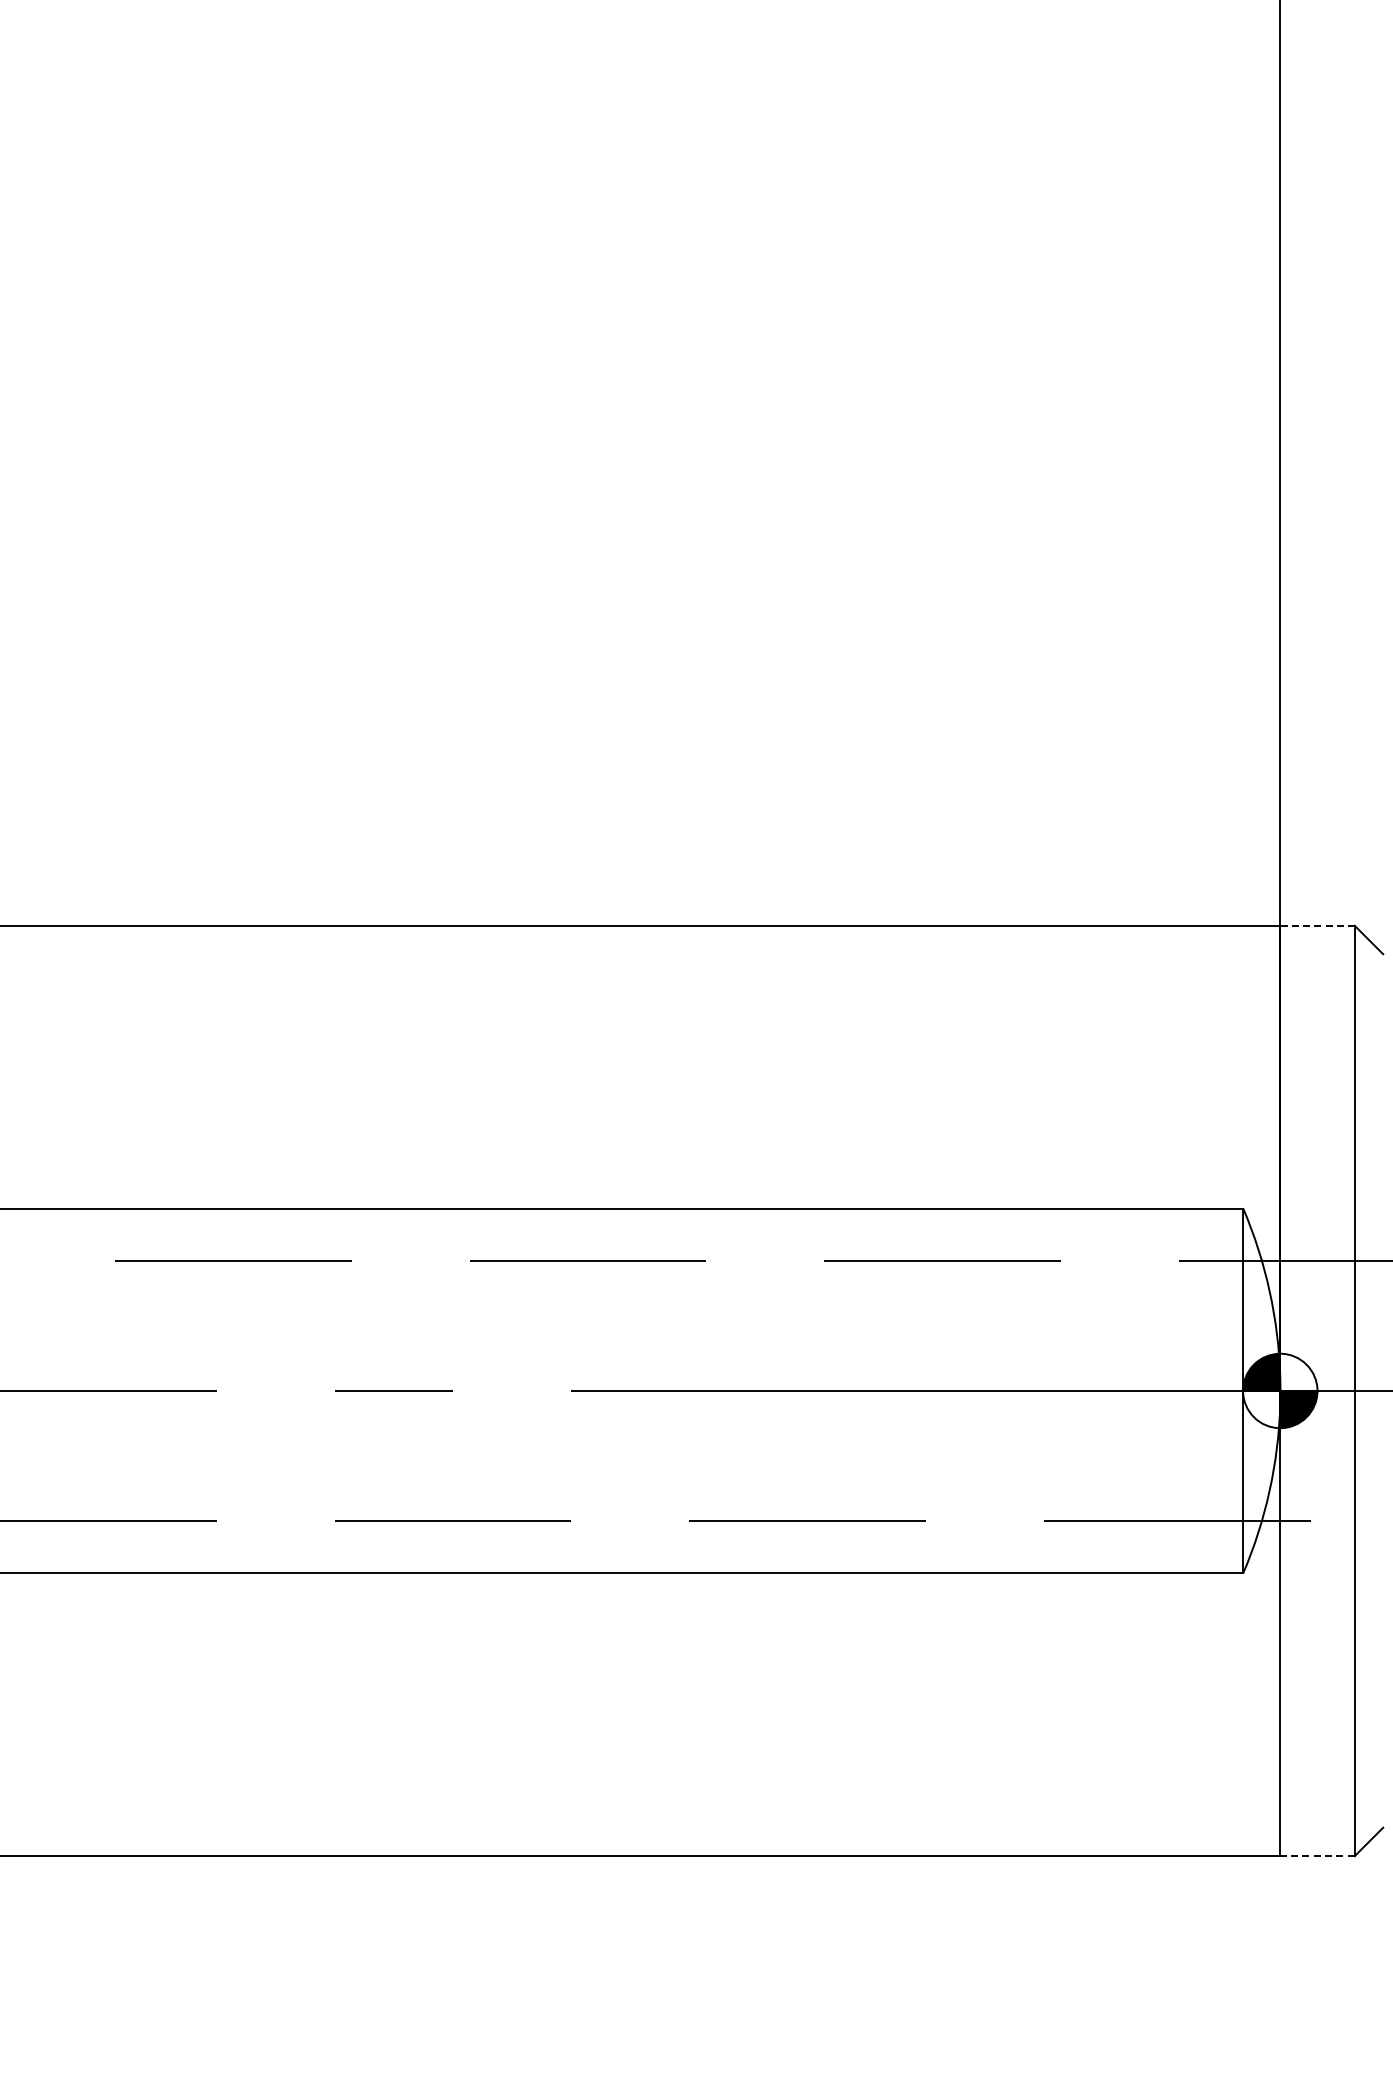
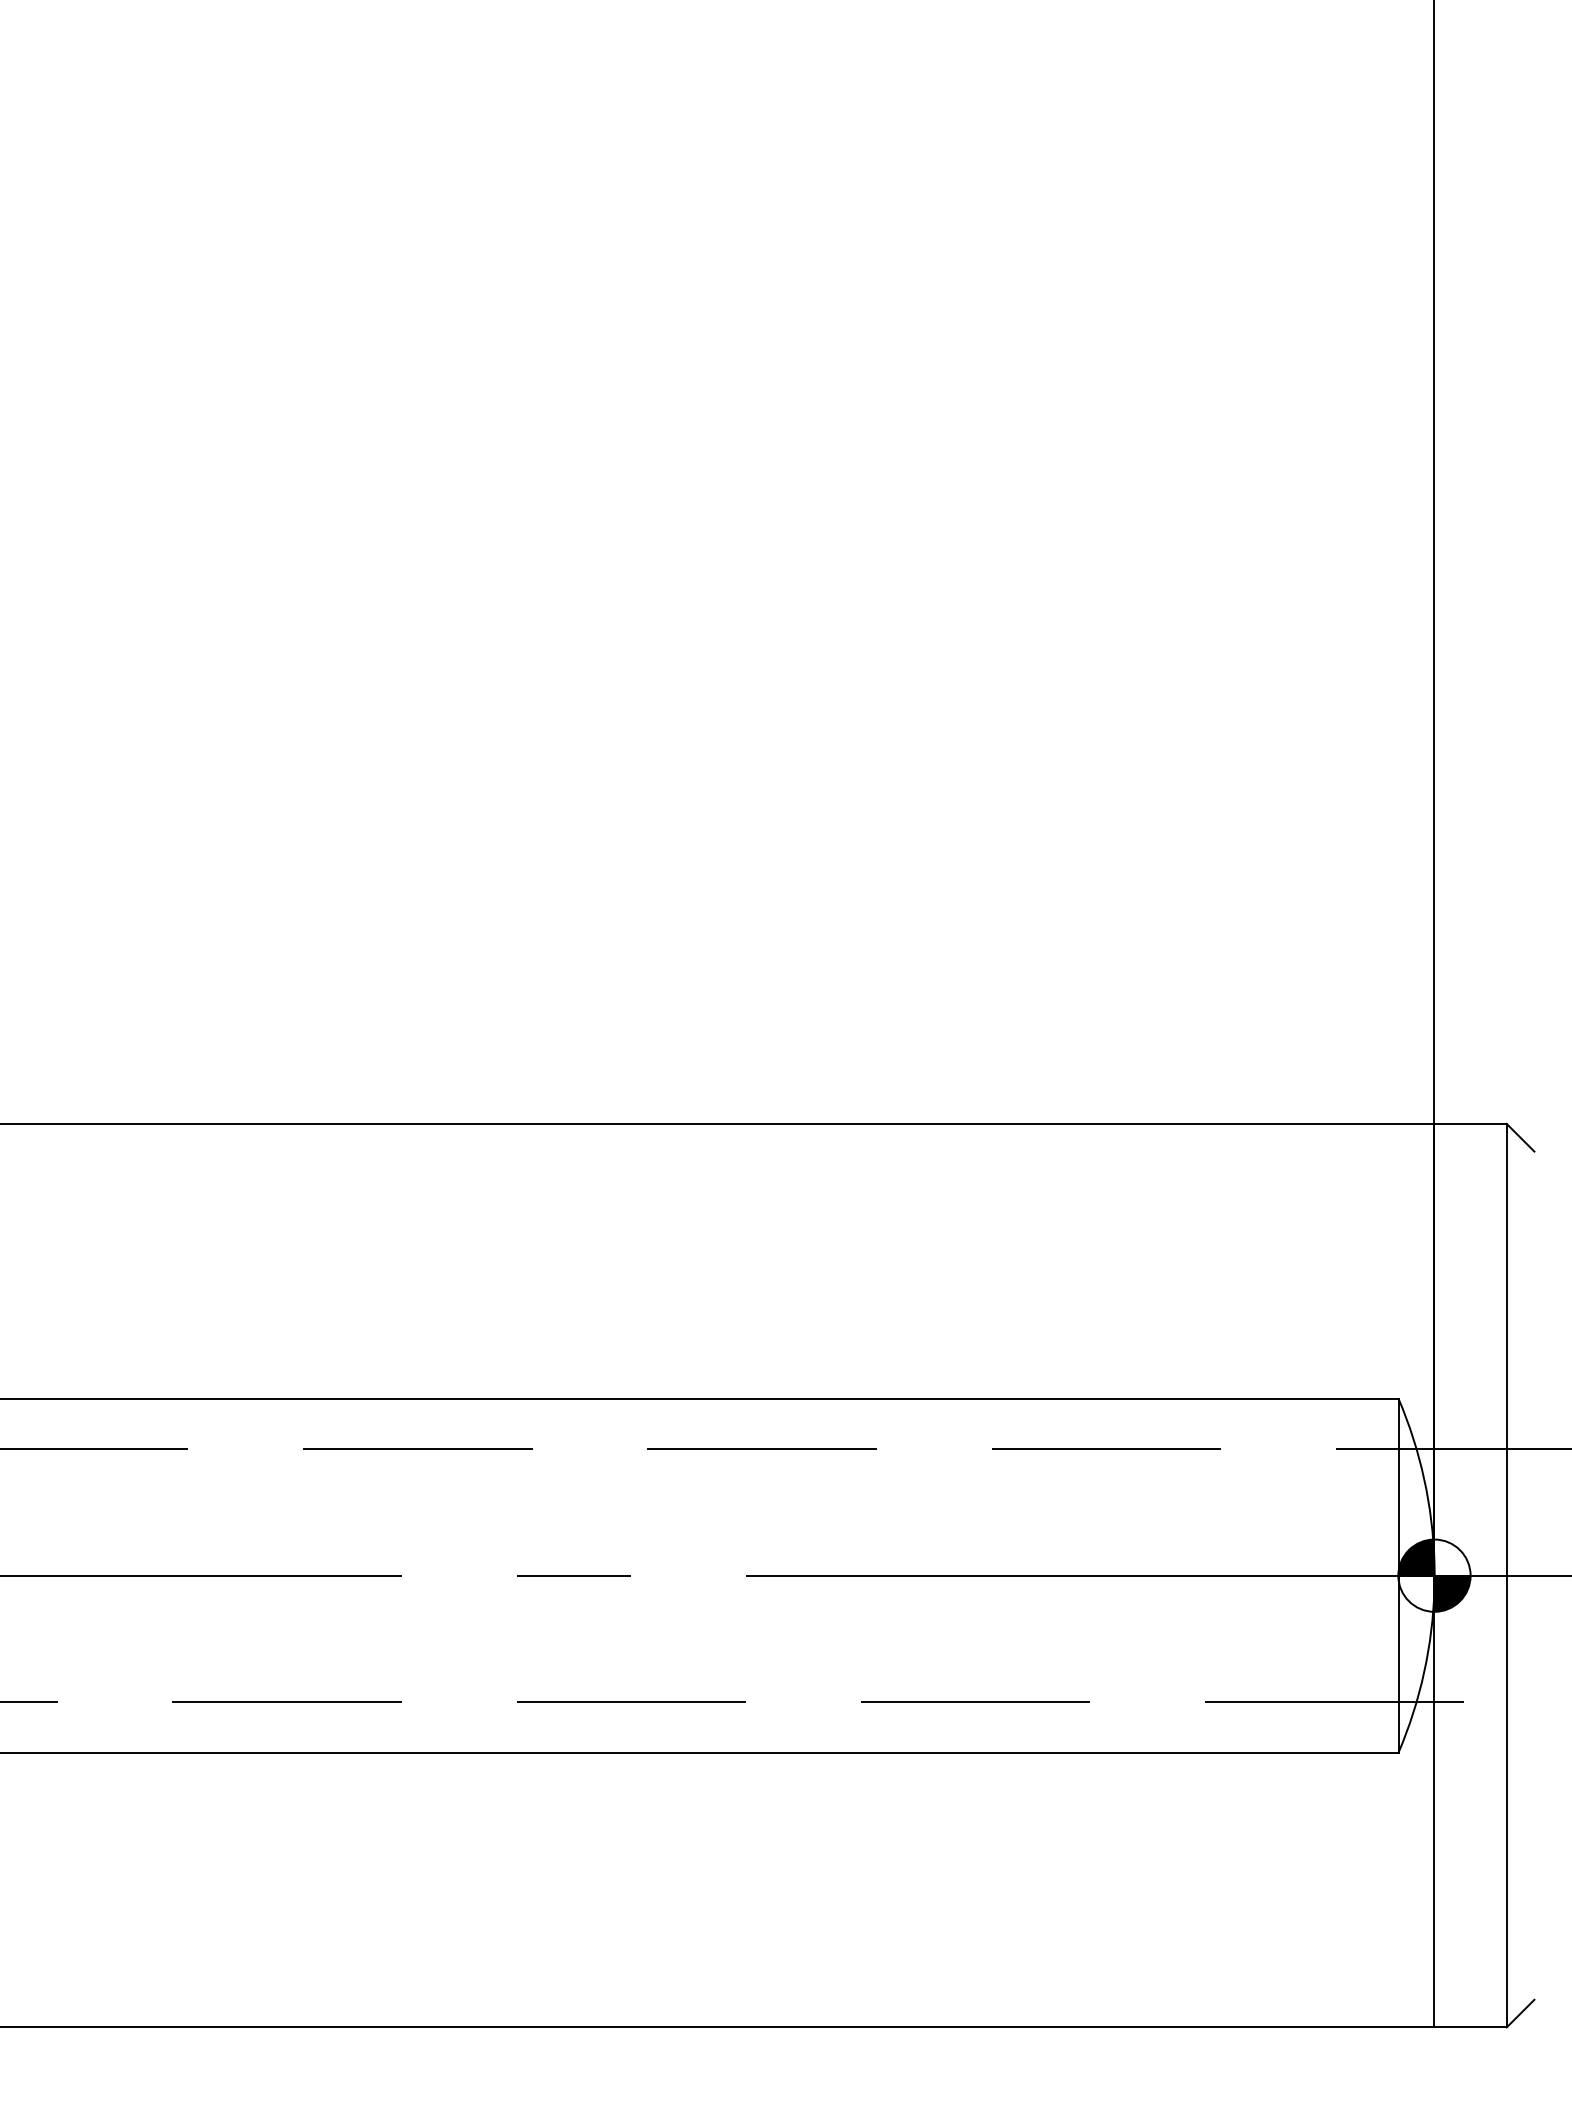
line: (1318, 925) -> (1471, 1123), dashed -> solid
line: (1317, 1856) -> (1470, 2027), dashed -> solid

